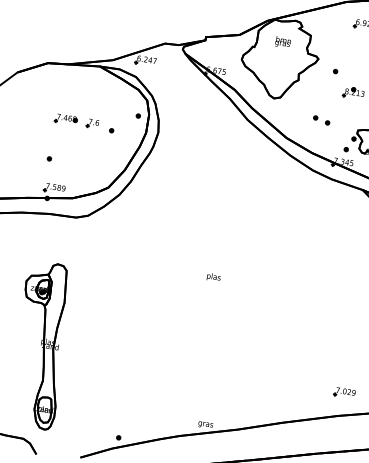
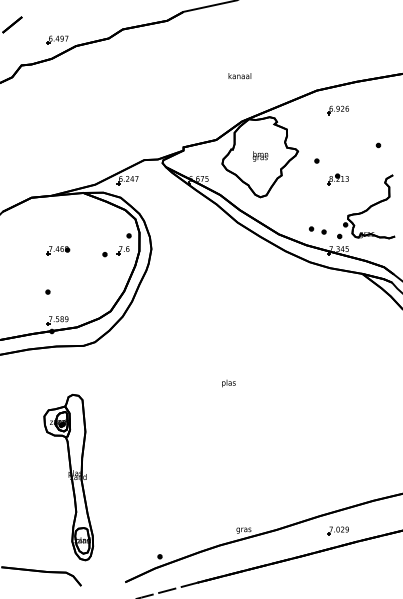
text: (283, 42) -> (260, 156), moved
part: (321, 120) -> (317, 230), moved
part: (92, 123) -> (122, 250), moved
part: (344, 392) -> (337, 530), moved

